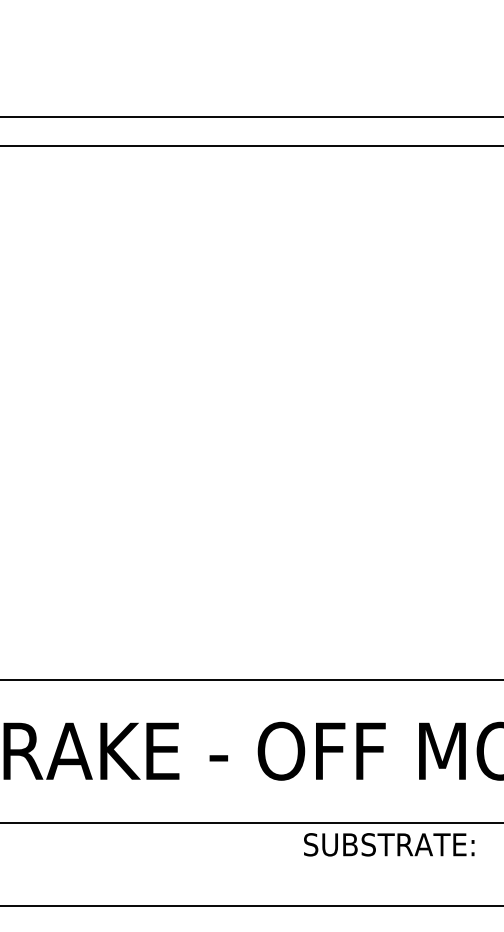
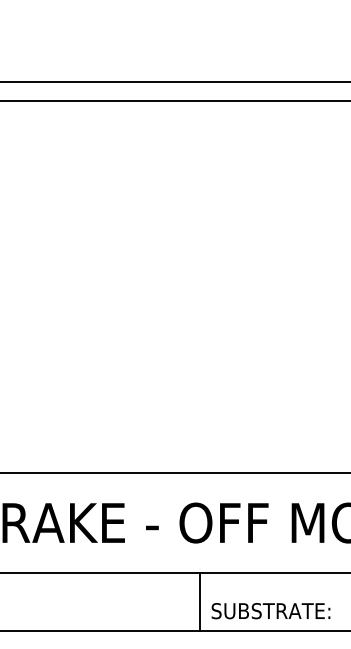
text: (388, 845) -> (270, 611), moved
line: (287, 863) -> (200, 601), added

